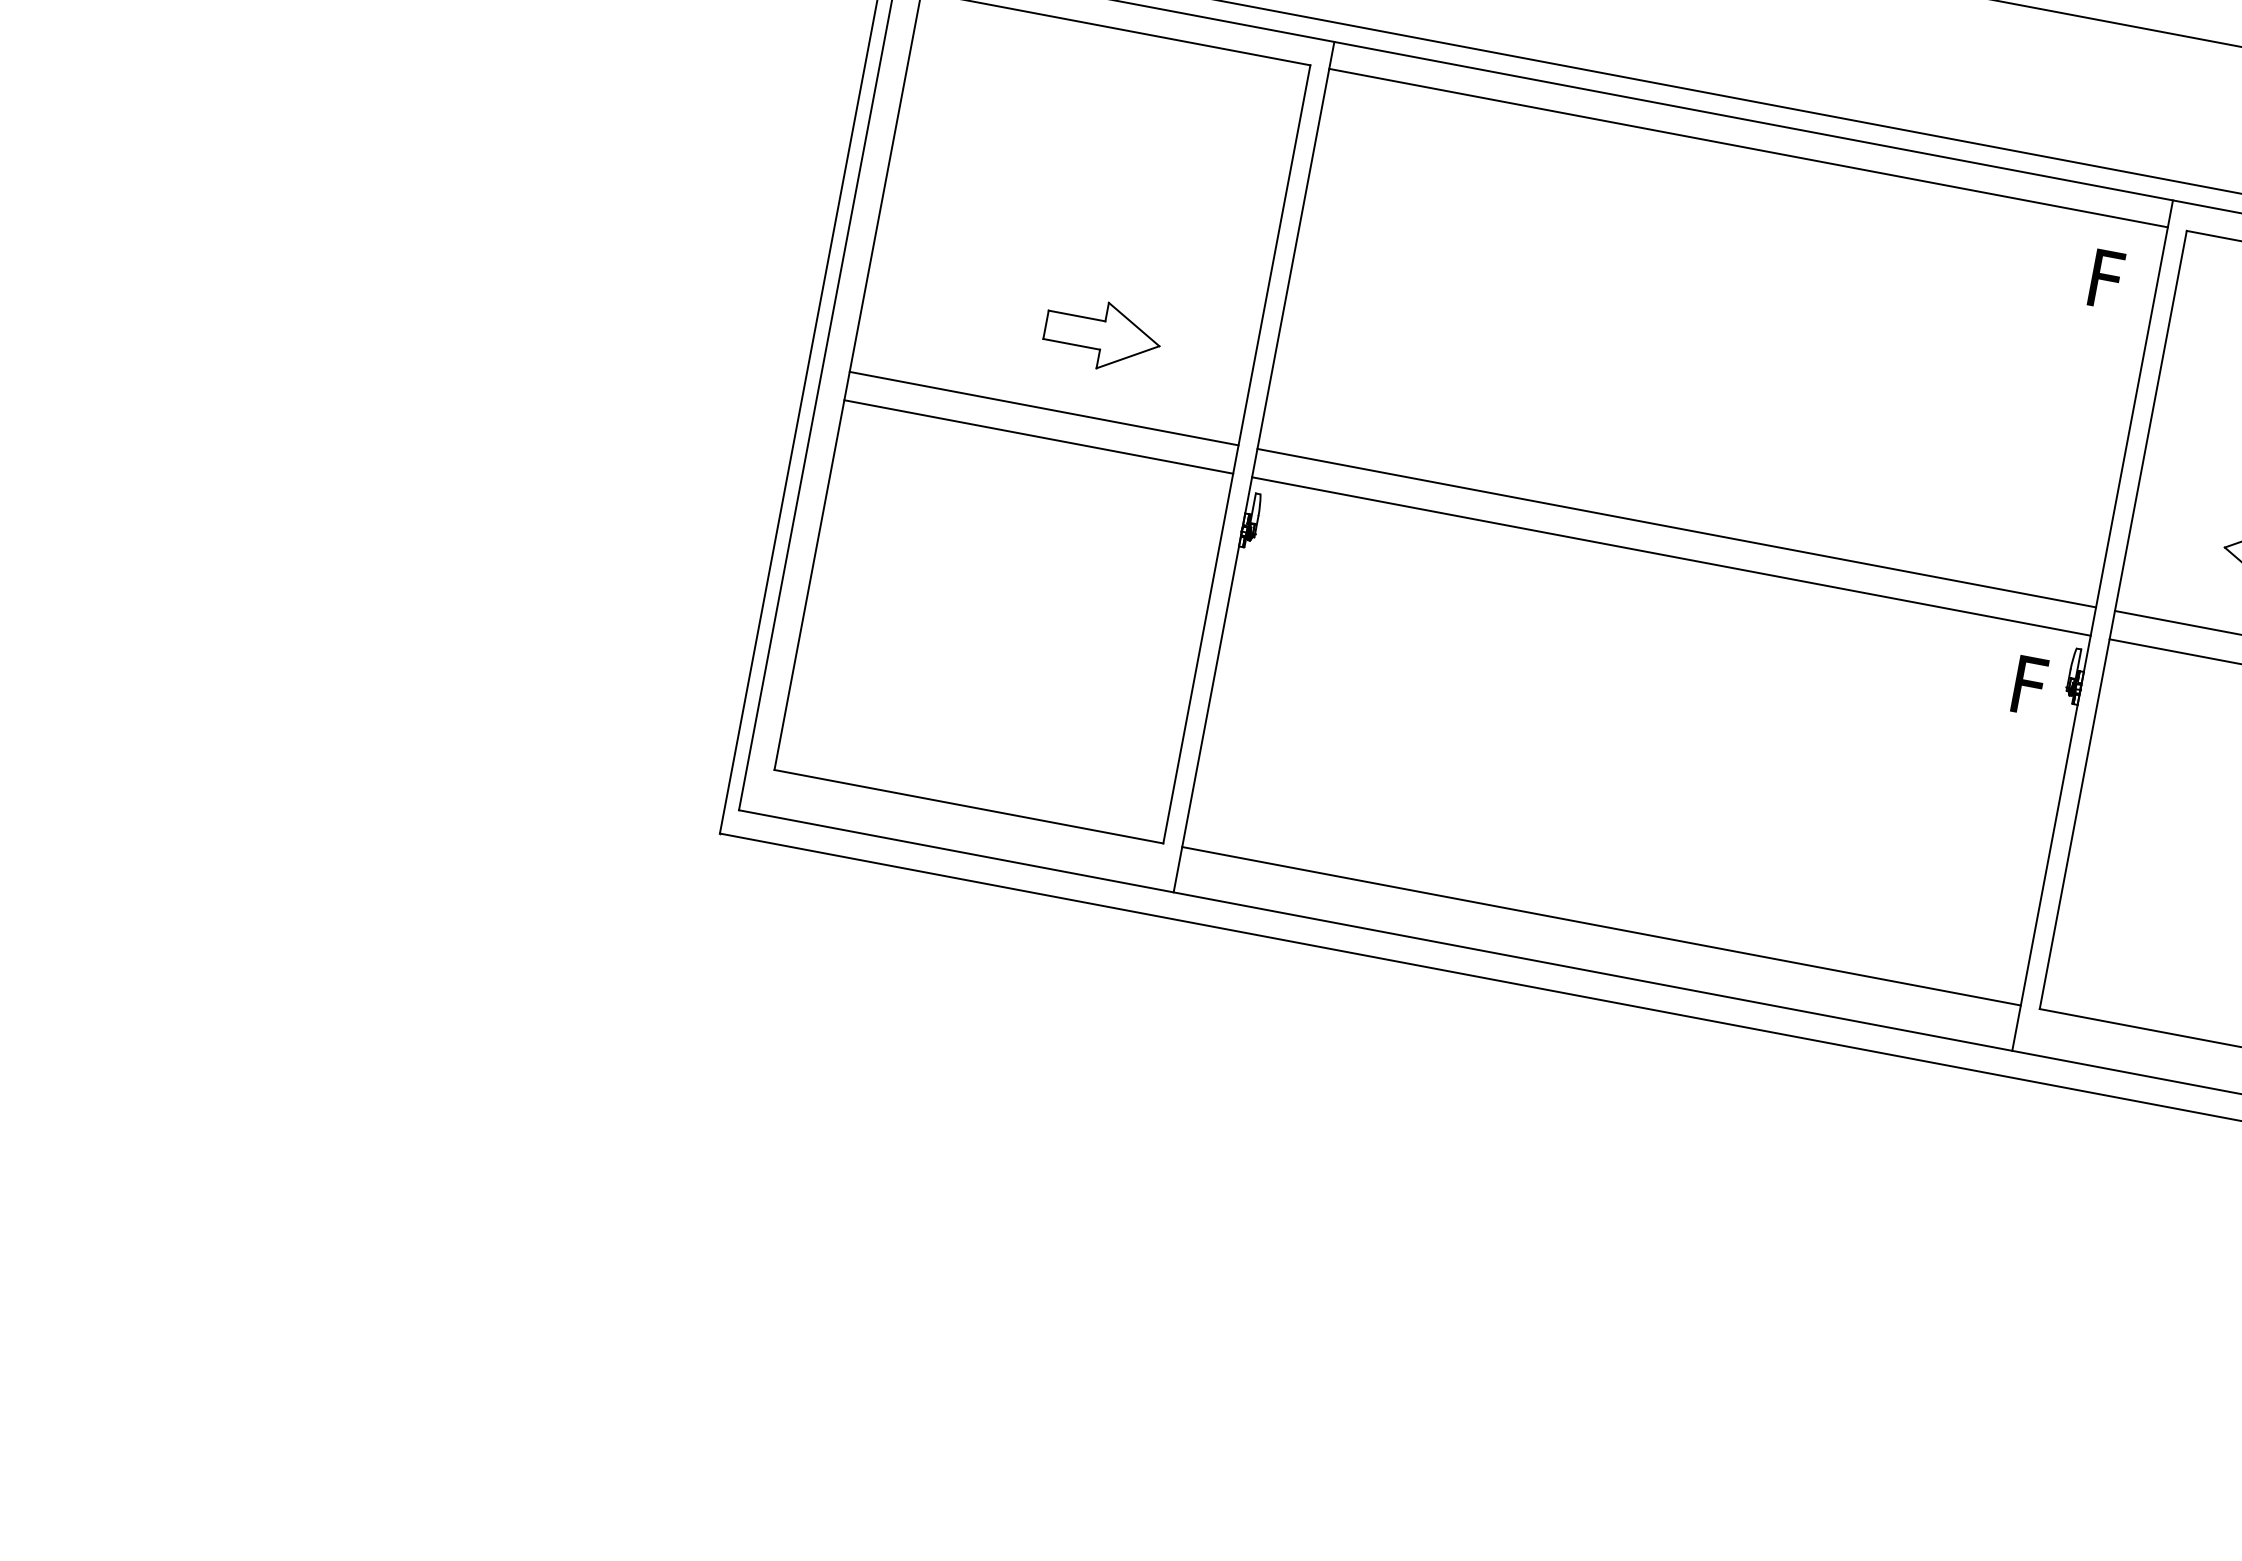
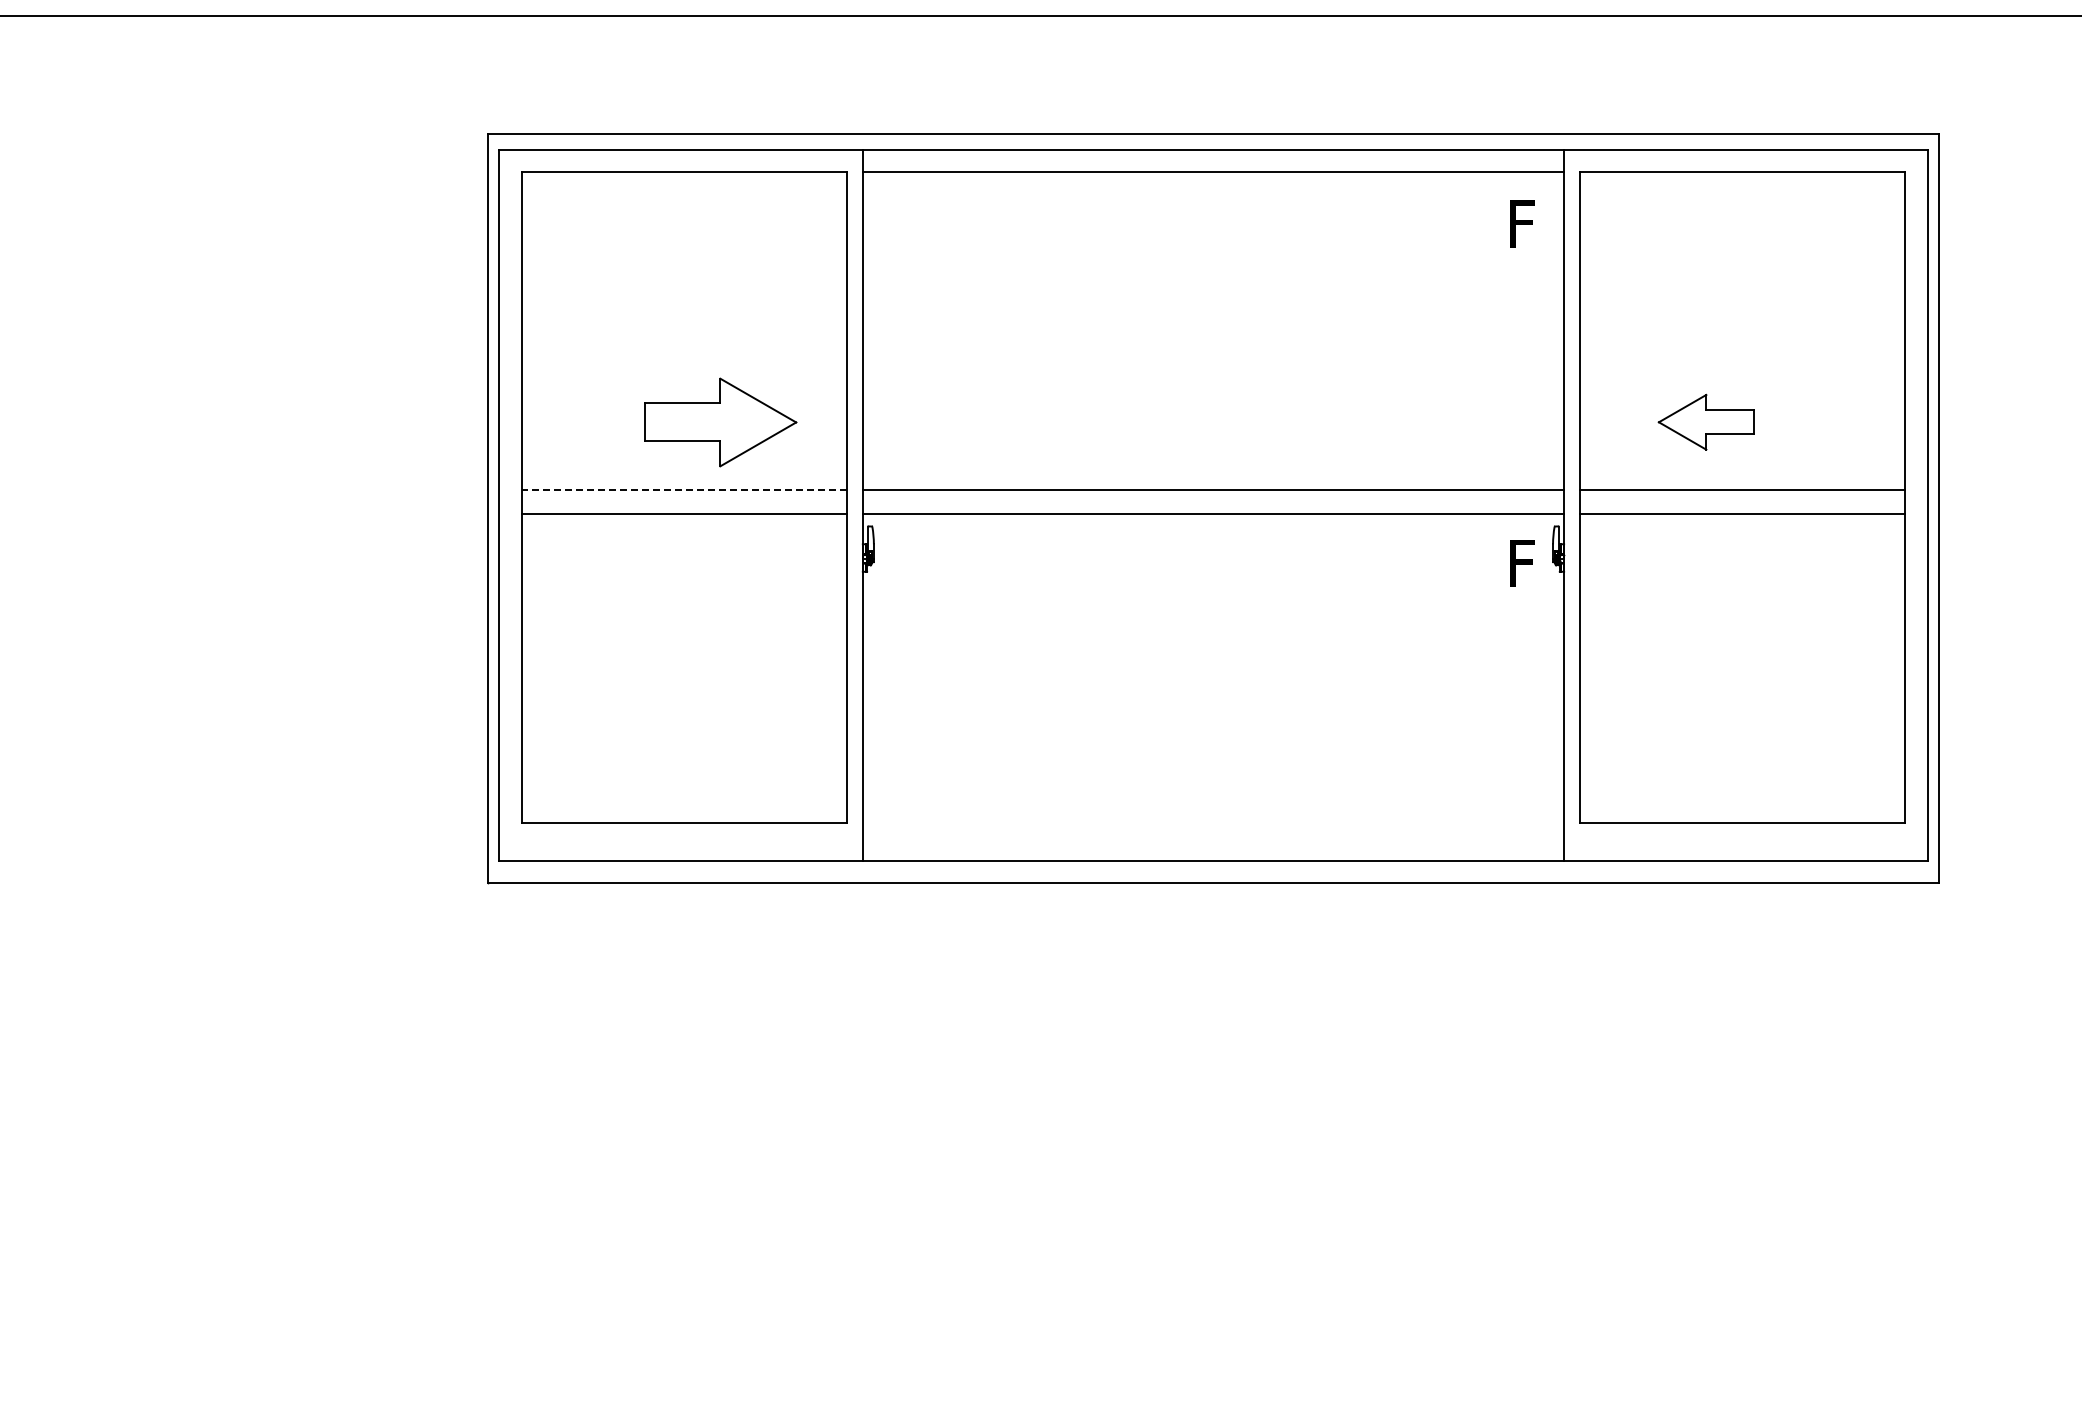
part: (1102, 334) -> (720, 421), size x1.6
line: (1044, 408) -> (684, 490), solid -> dashed
line: (1601, 926) -> (1213, 823), removed

